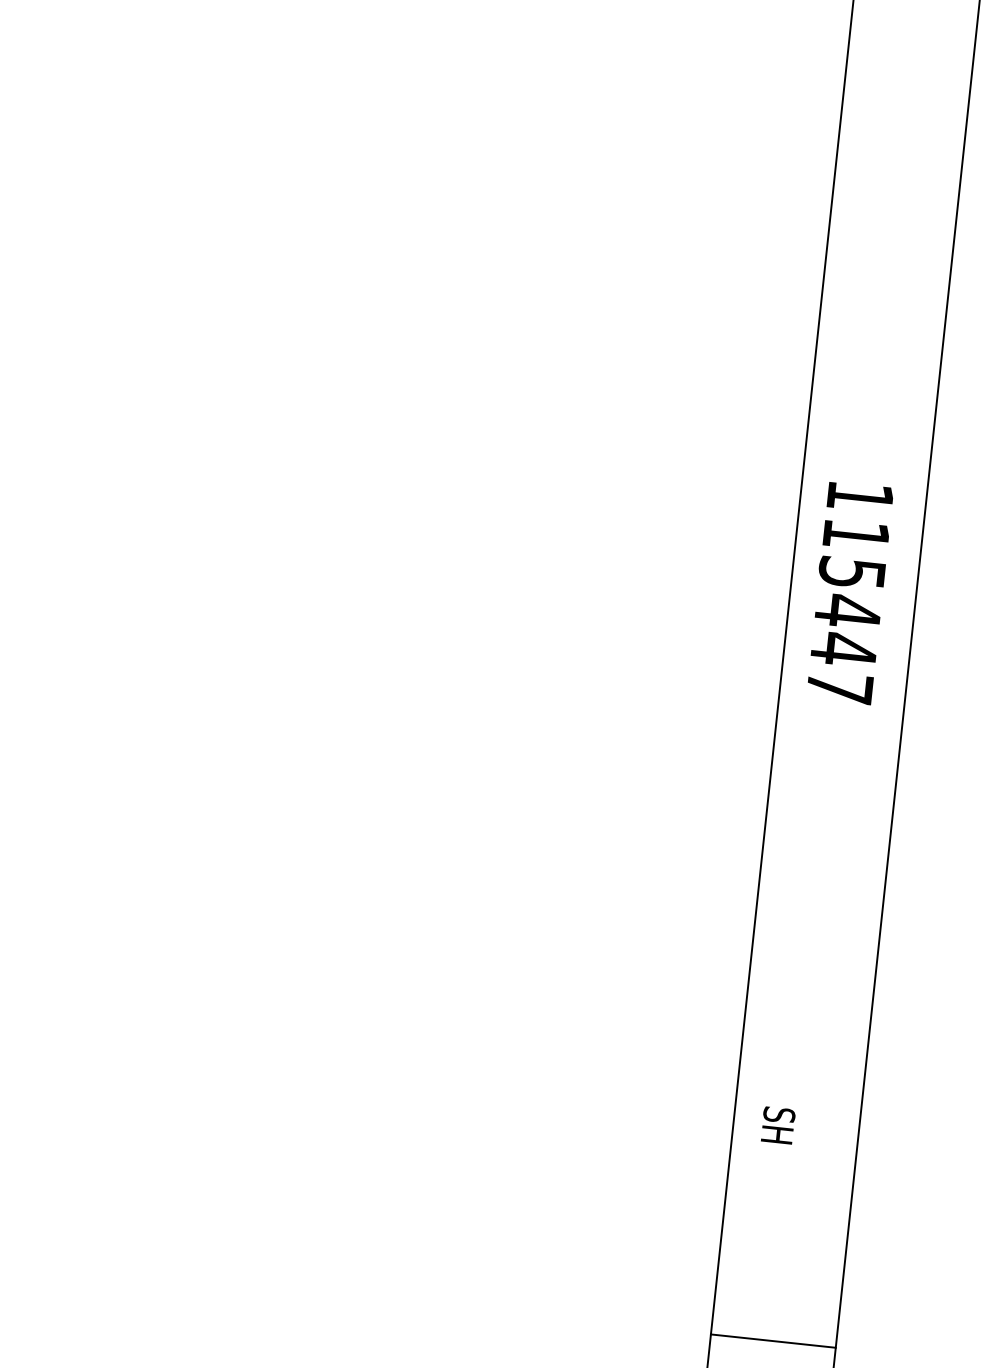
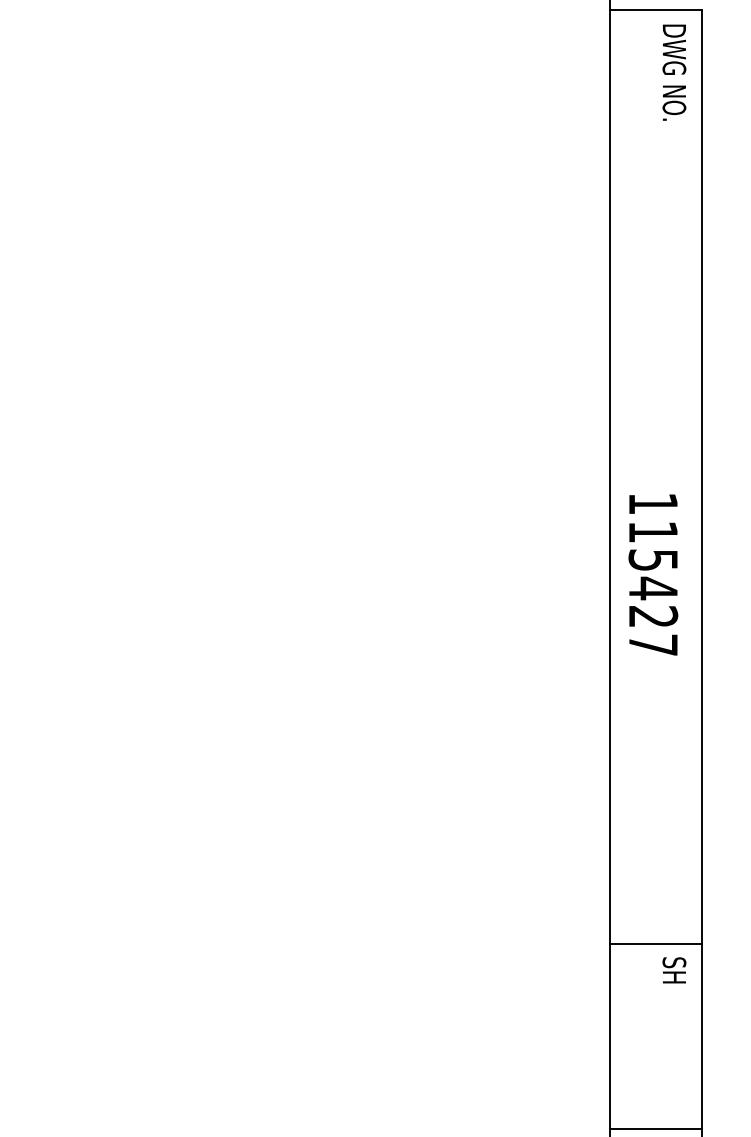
text: (844, 649) -> (653, 616), 115447 -> 115427
line: (799, 1091) -> (655, 943), added
text: (778, 1125) -> (674, 970), moved

